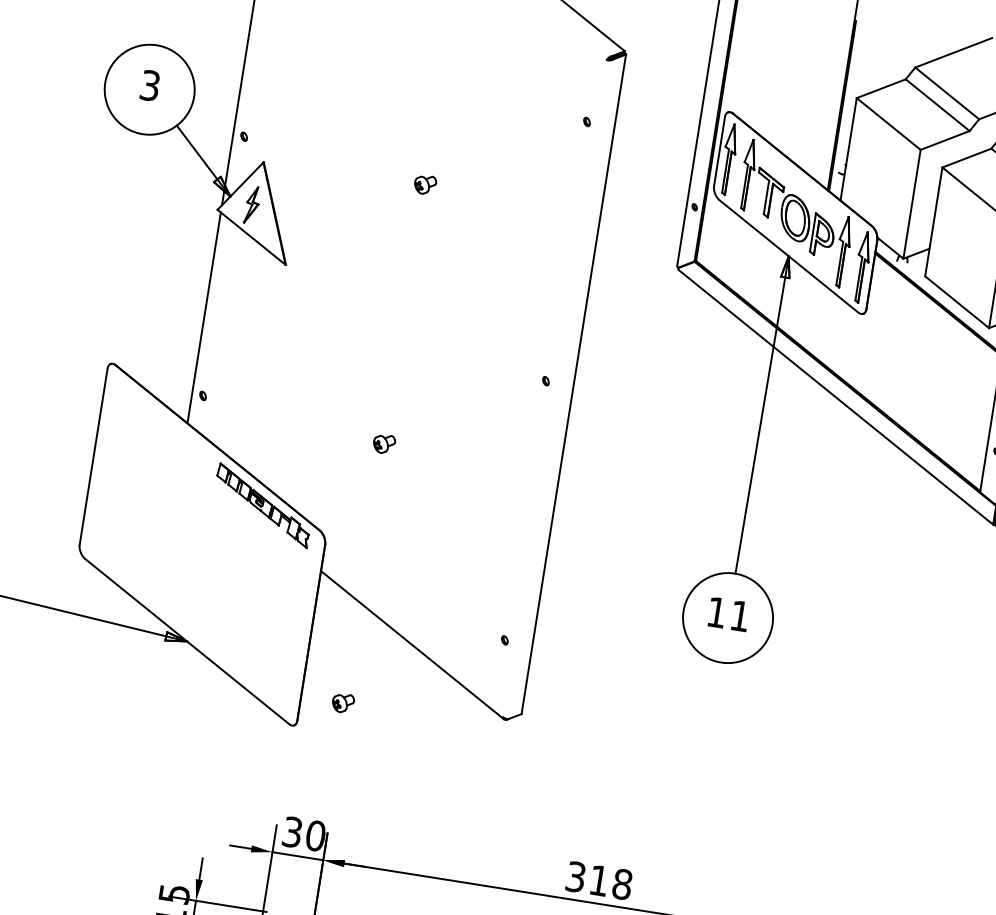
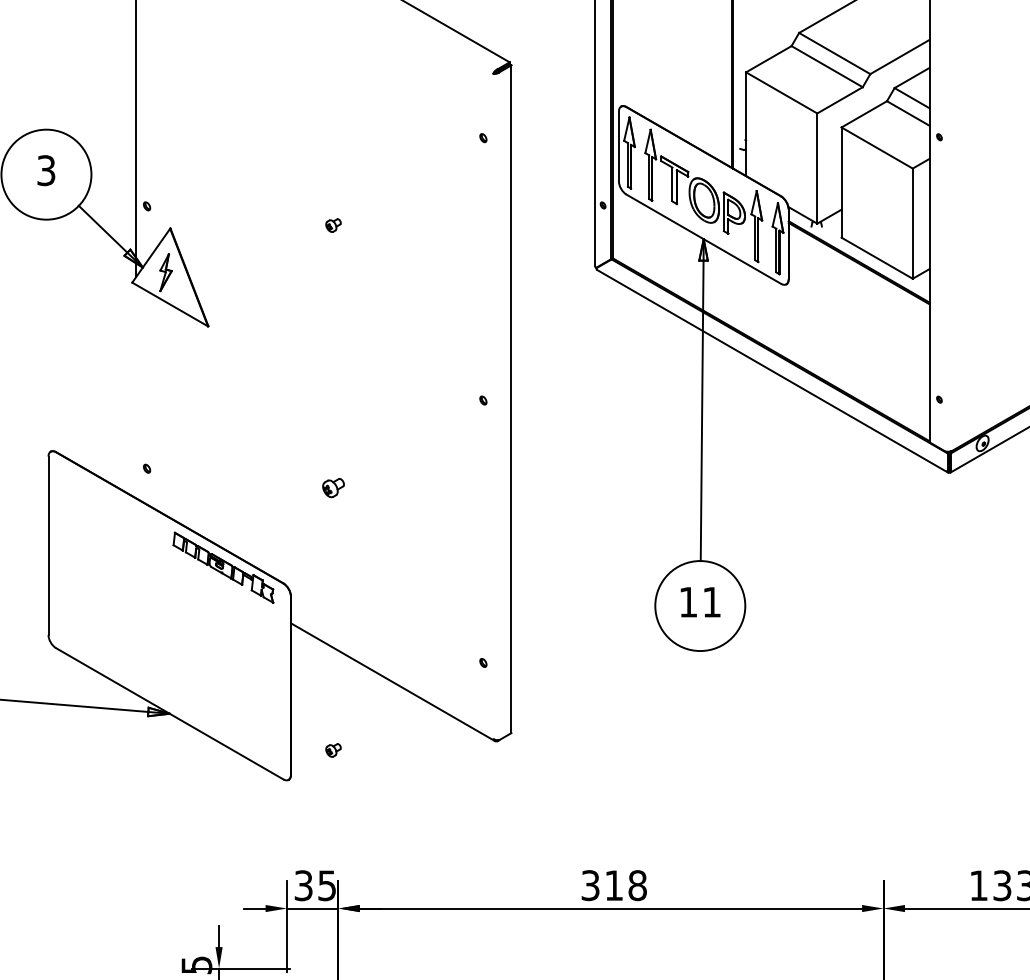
part: (425, 184) -> (333, 225), size x0.7
line: (203, 317) -> (135, 391), removed
part: (343, 703) -> (333, 750), size x0.7
text: (316, 835) -> (327, 885), 30 -> 35

